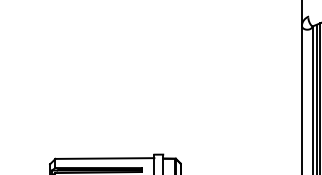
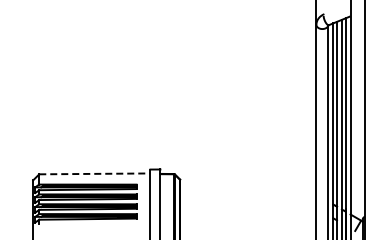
line: (104, 158) -> (94, 173), solid -> dashed

